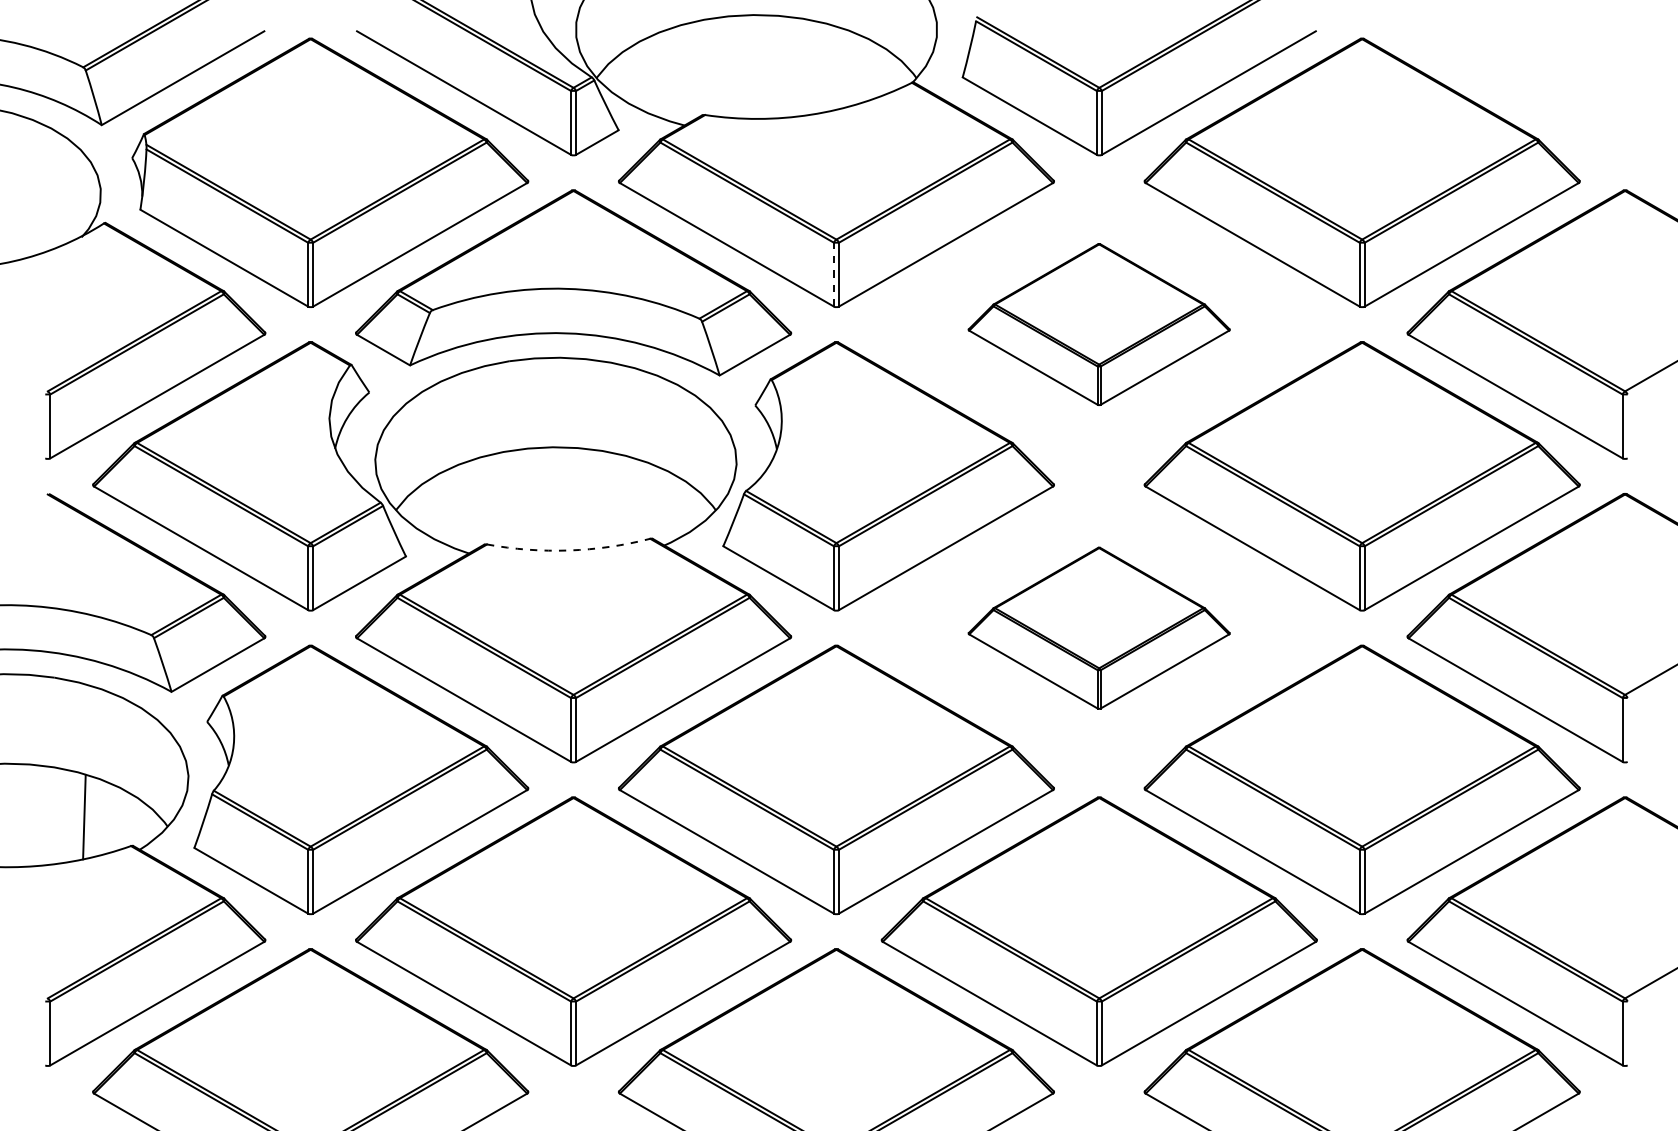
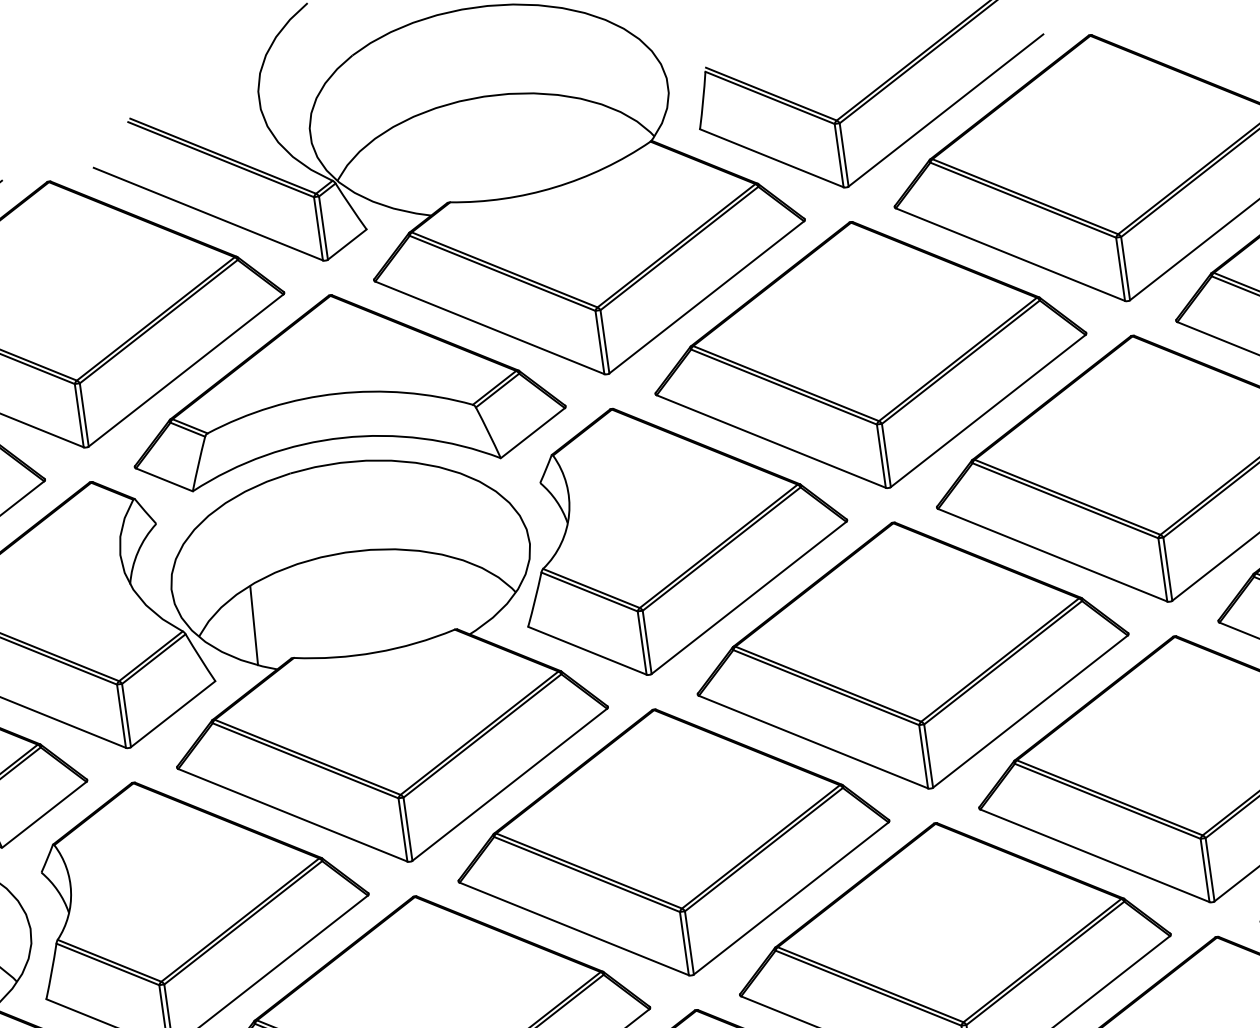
line: (833, 274) -> (599, 342), dashed -> solid
part: (1098, 324) -> (868, 355), size x1.67
line: (451, 506) -> (253, 625), added
arc: (568, 550) -> (375, 652), dashed -> solid
part: (1098, 628) -> (911, 656), size x1.67

